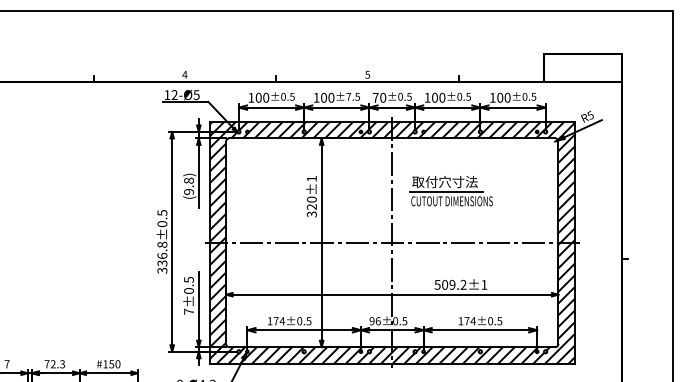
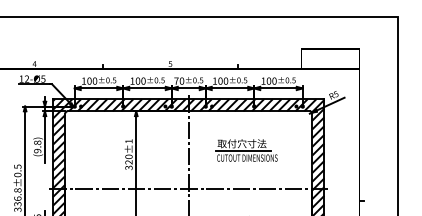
text: (348, 96) -> (156, 80), ±7.5 -> ±0.5
part: (450, 191) -> (246, 150), moved

